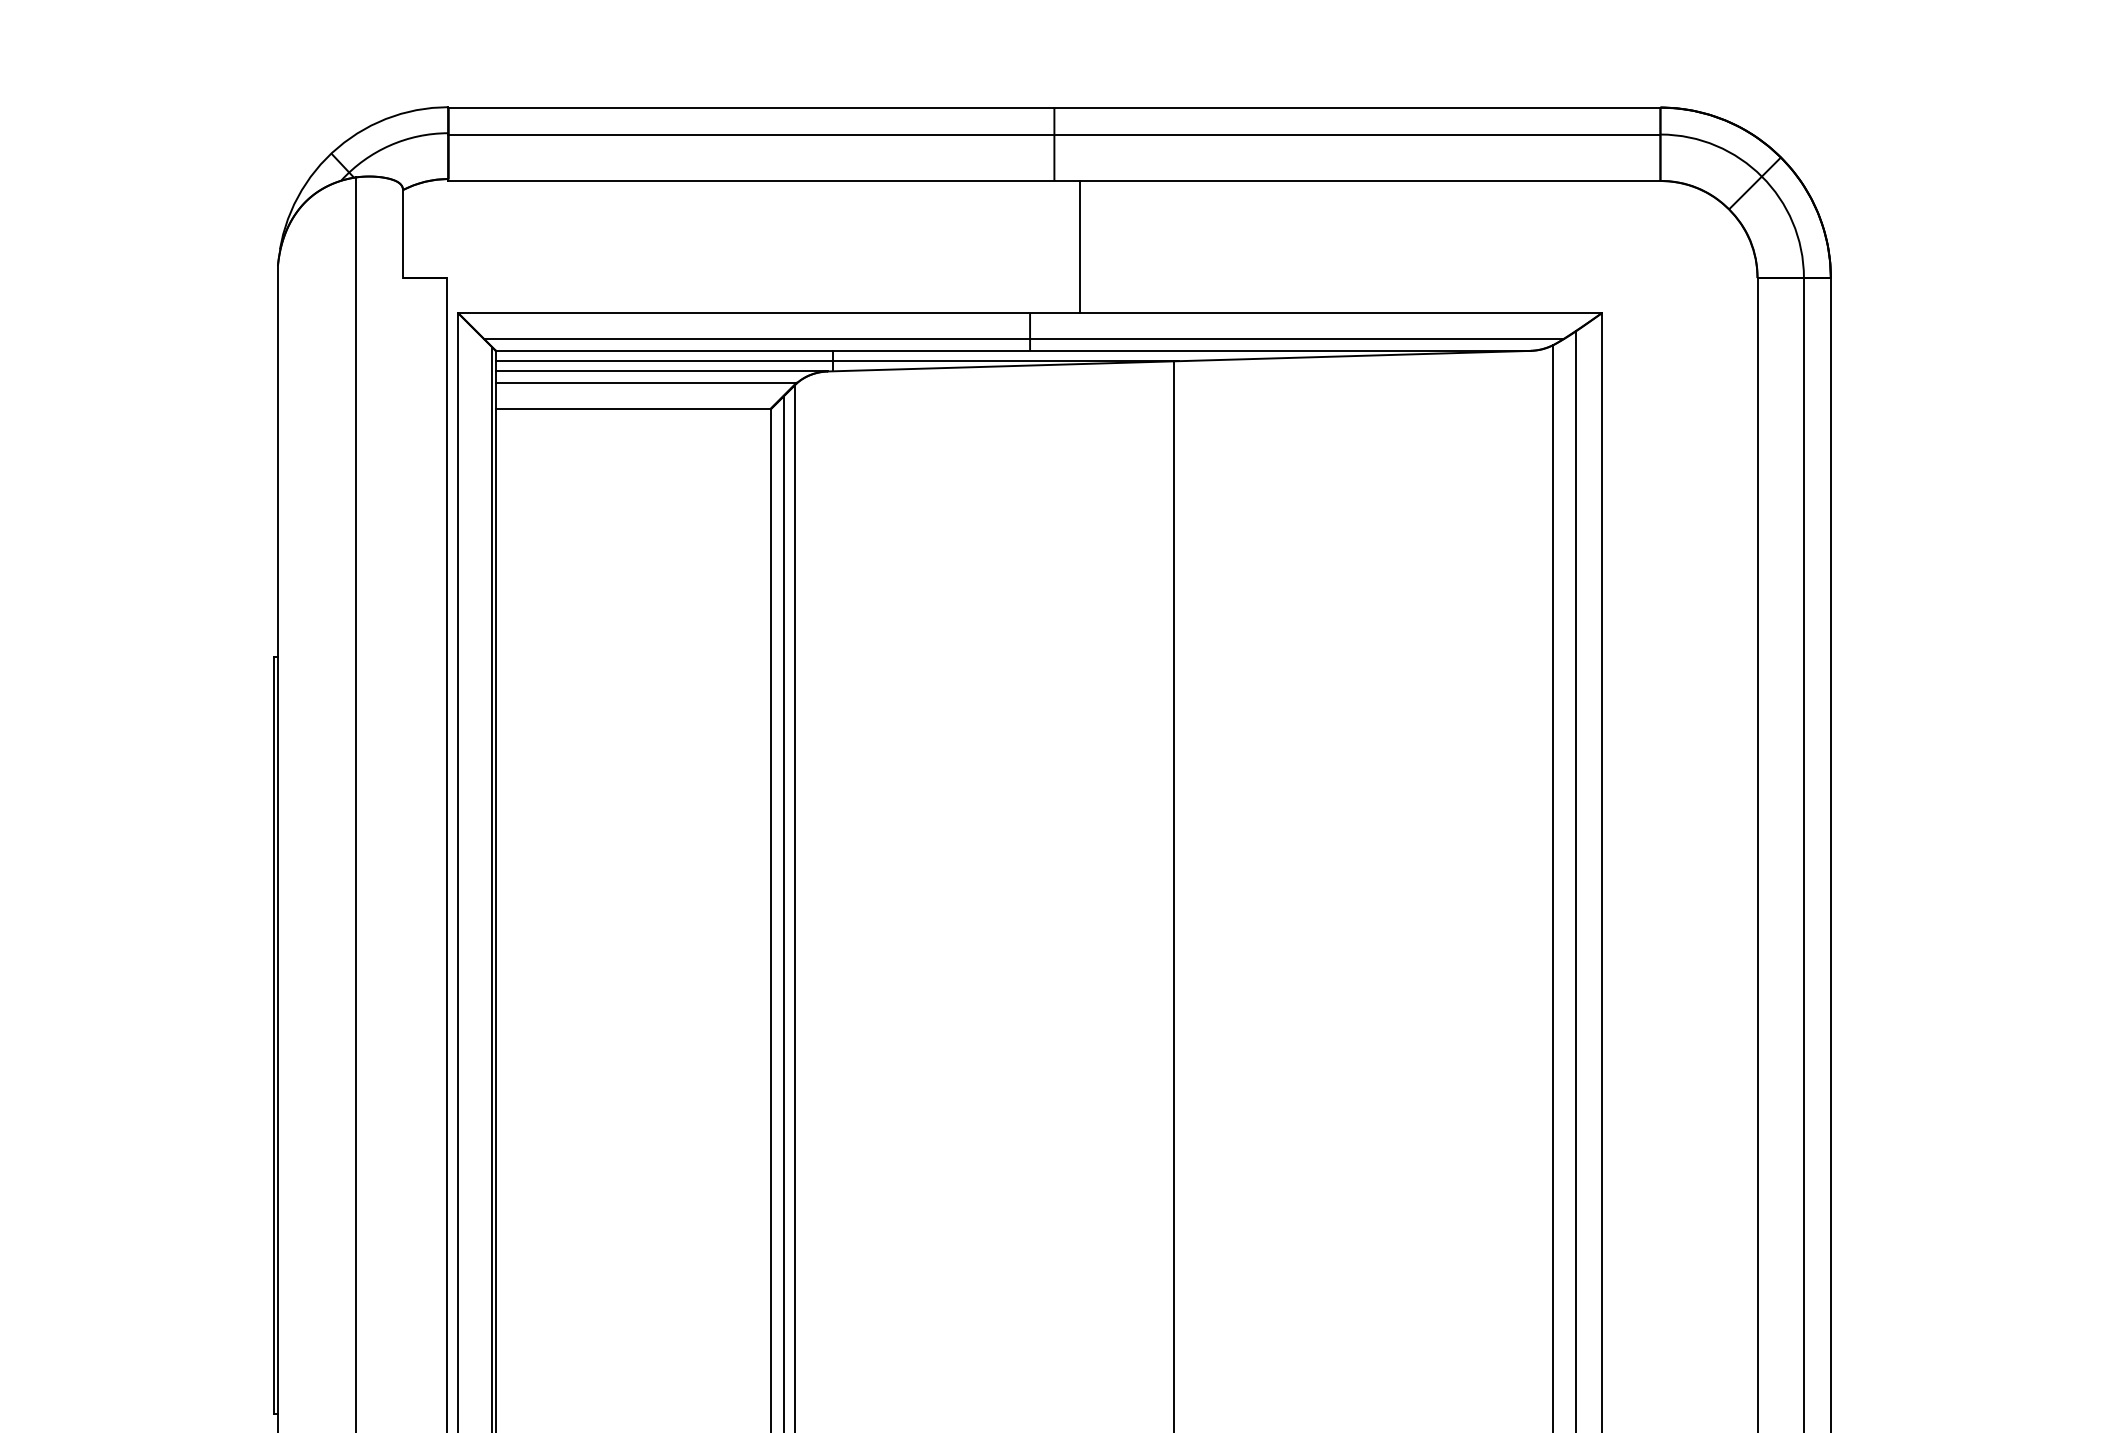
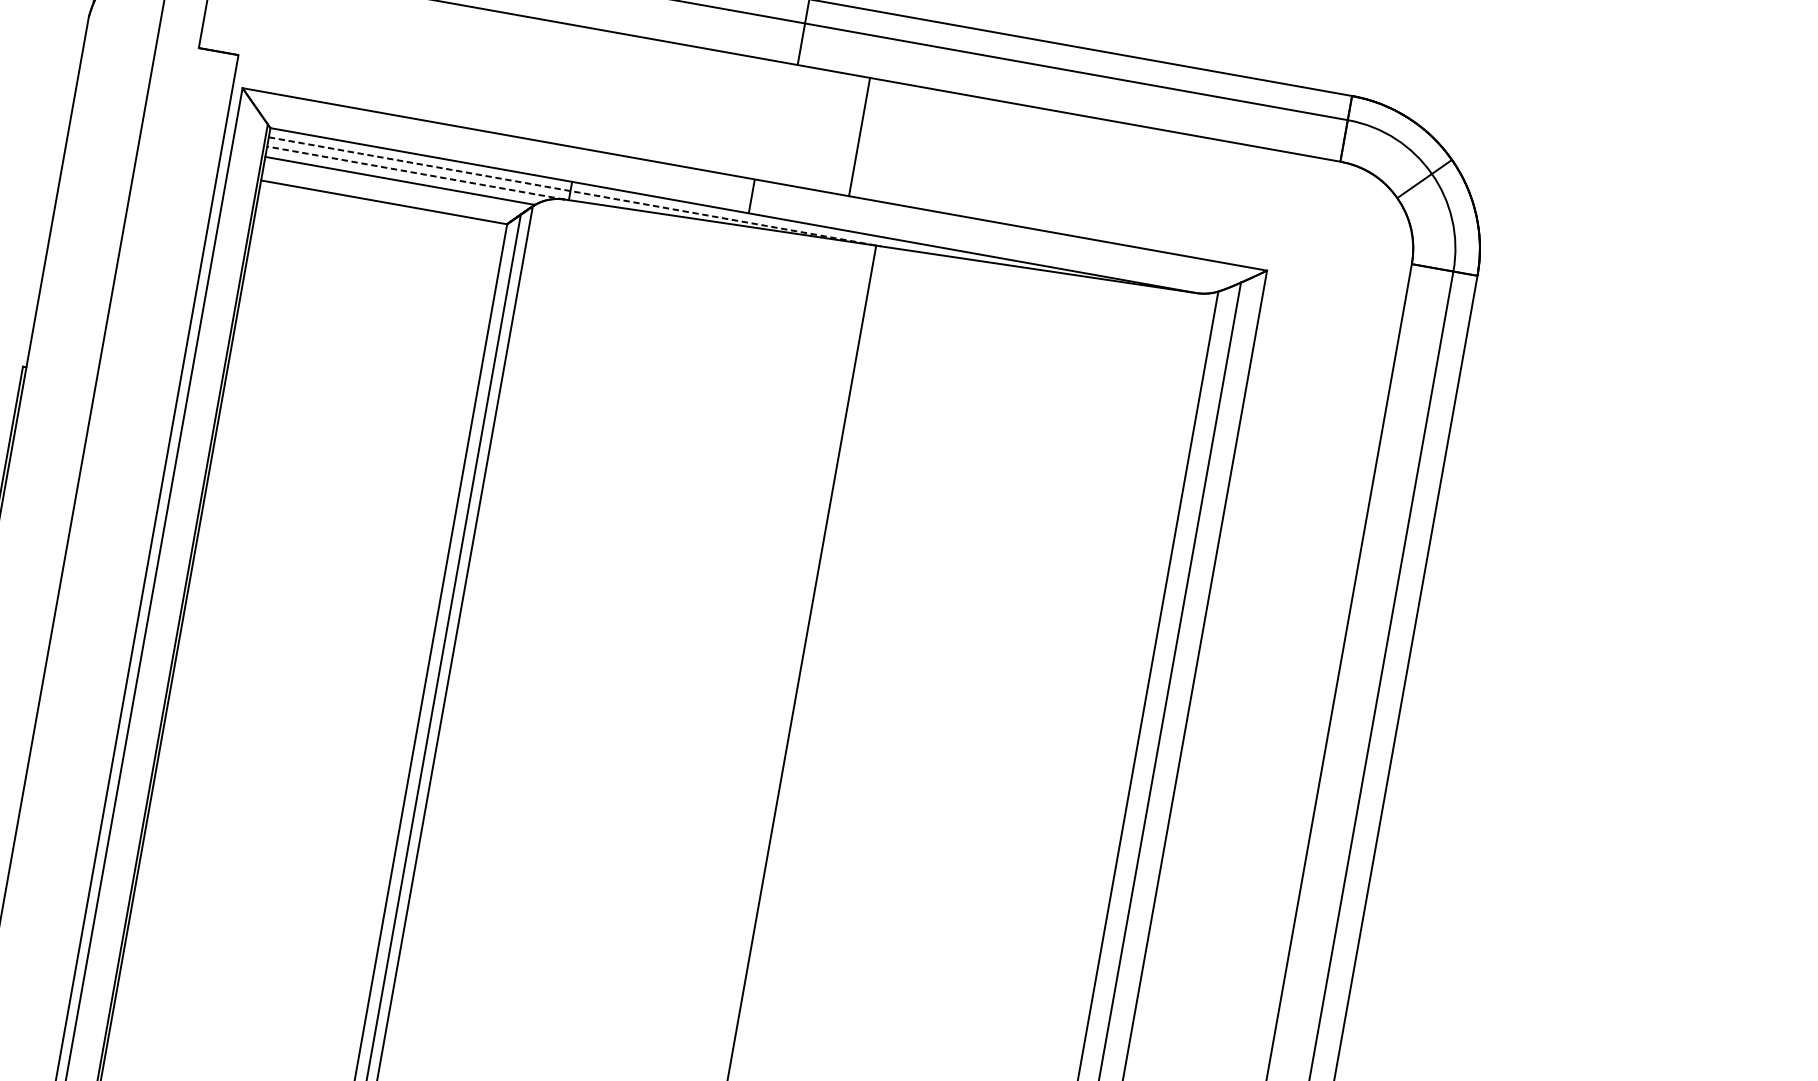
line: (1080, 246) -> (859, 136), moved
line: (1023, 339) -> (744, 202), removed
line: (837, 361) -> (574, 192), solid -> dashed
line: (661, 371) -> (415, 172), solid -> dashed

